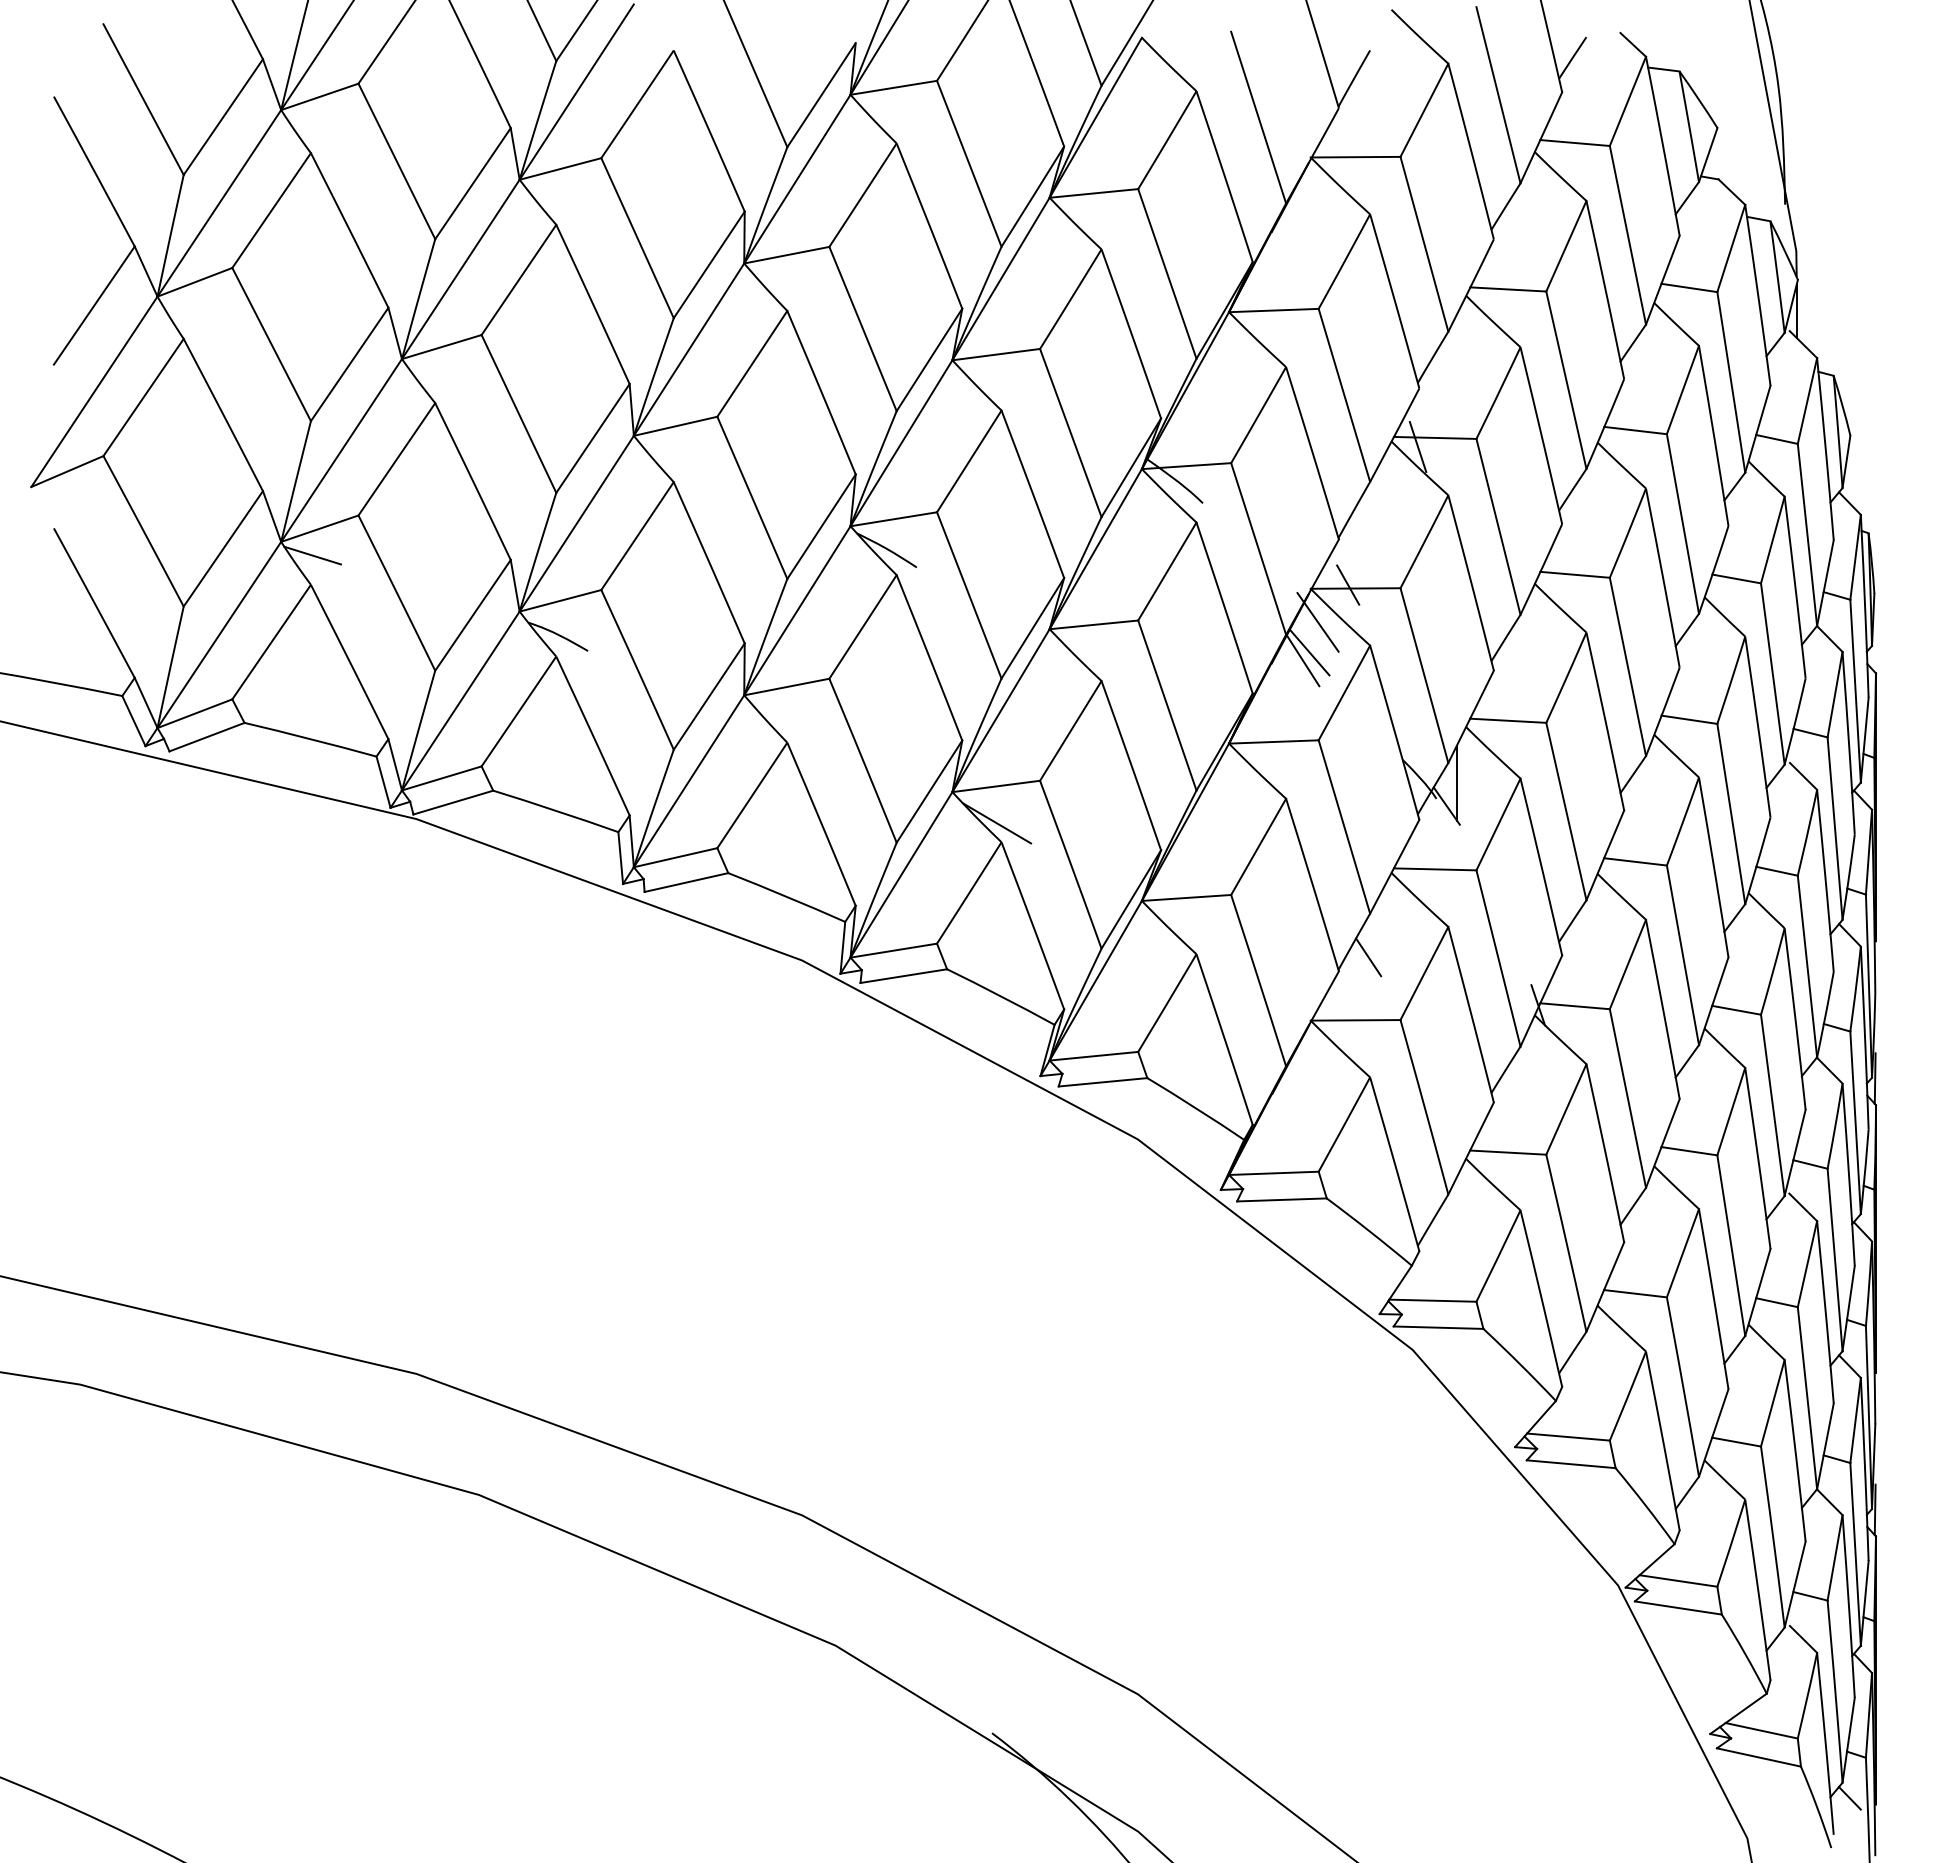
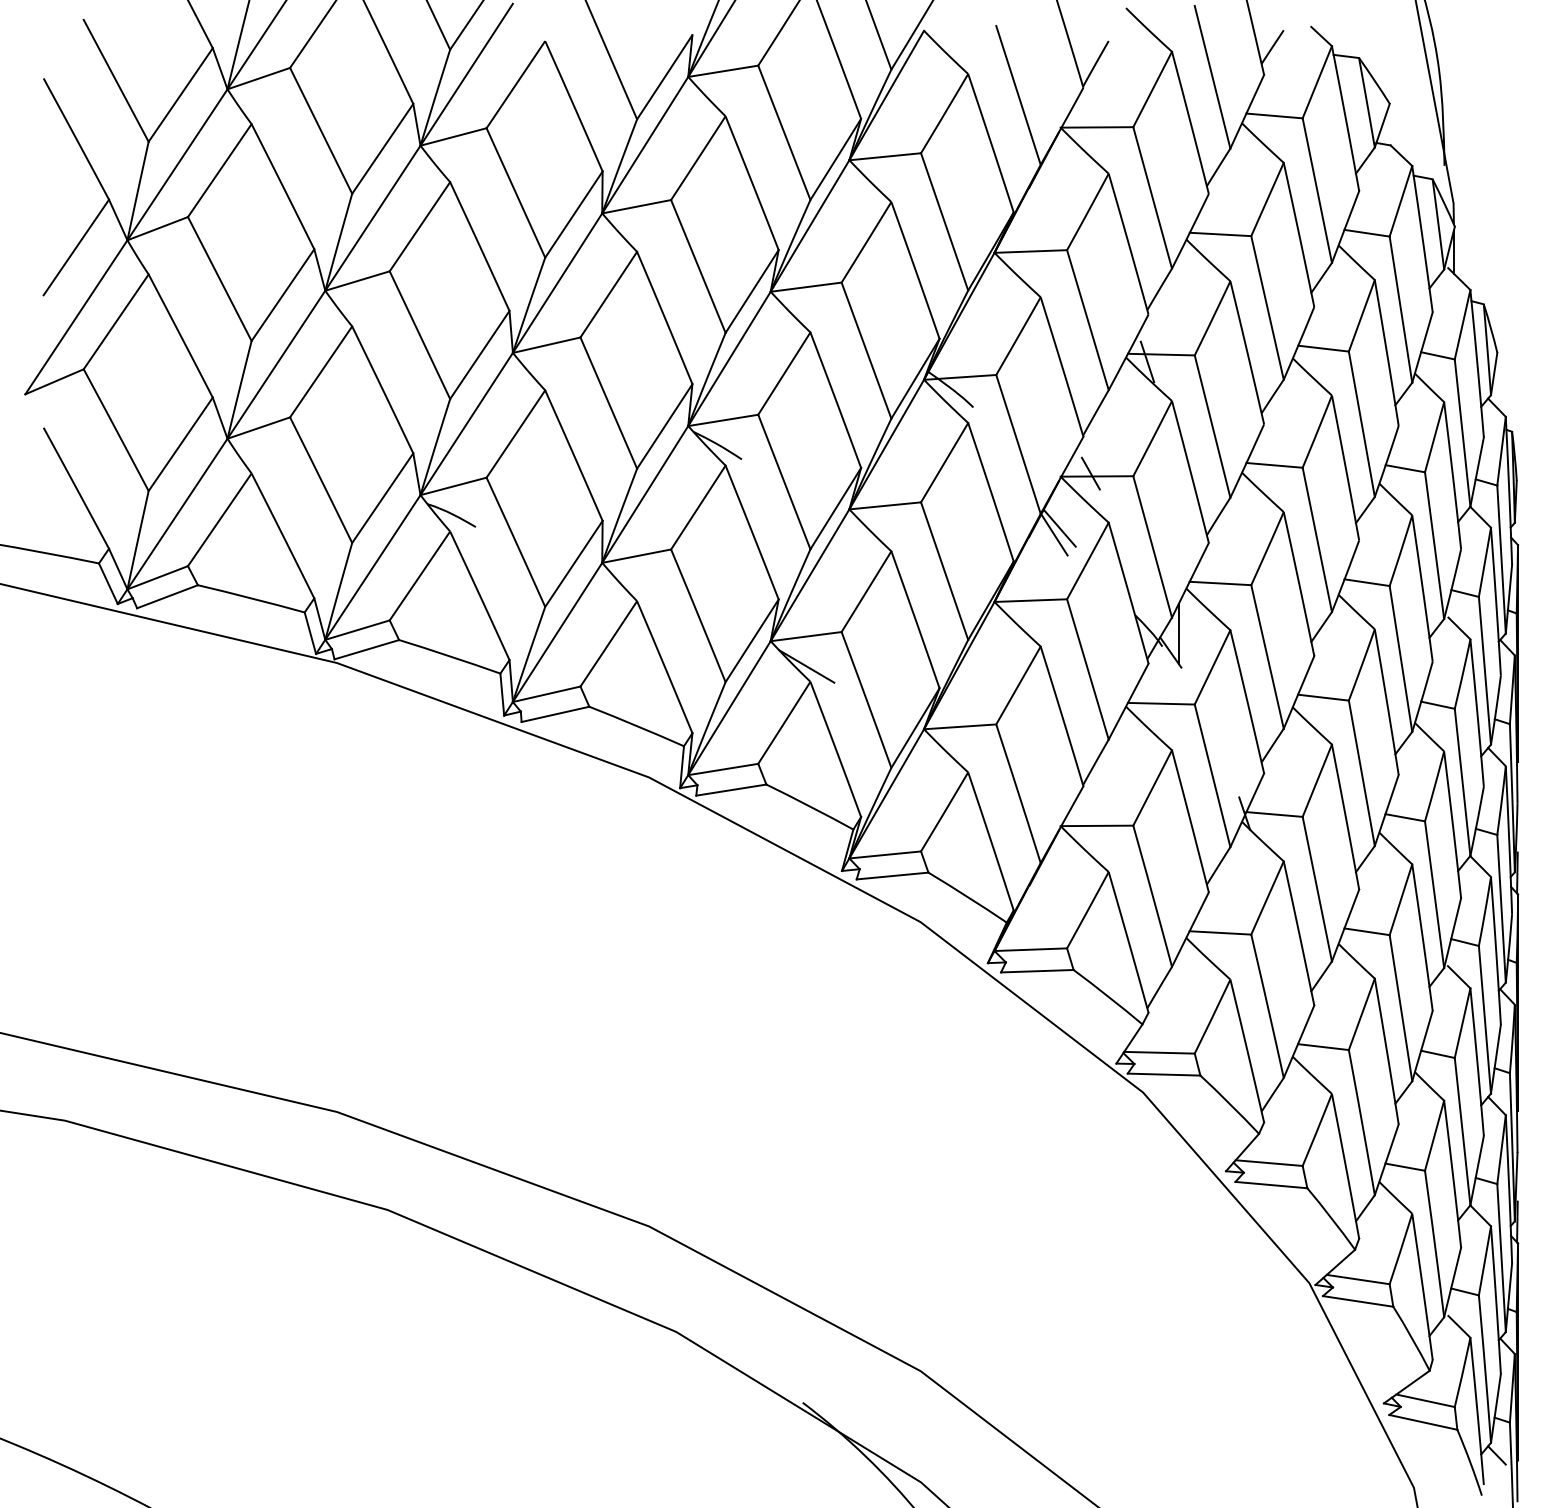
line: (312, 555) -> (252, 449), removed
line: (1317, 622) -> (1066, 503), removed
line: (1368, 957) -> (1107, 775), removed

